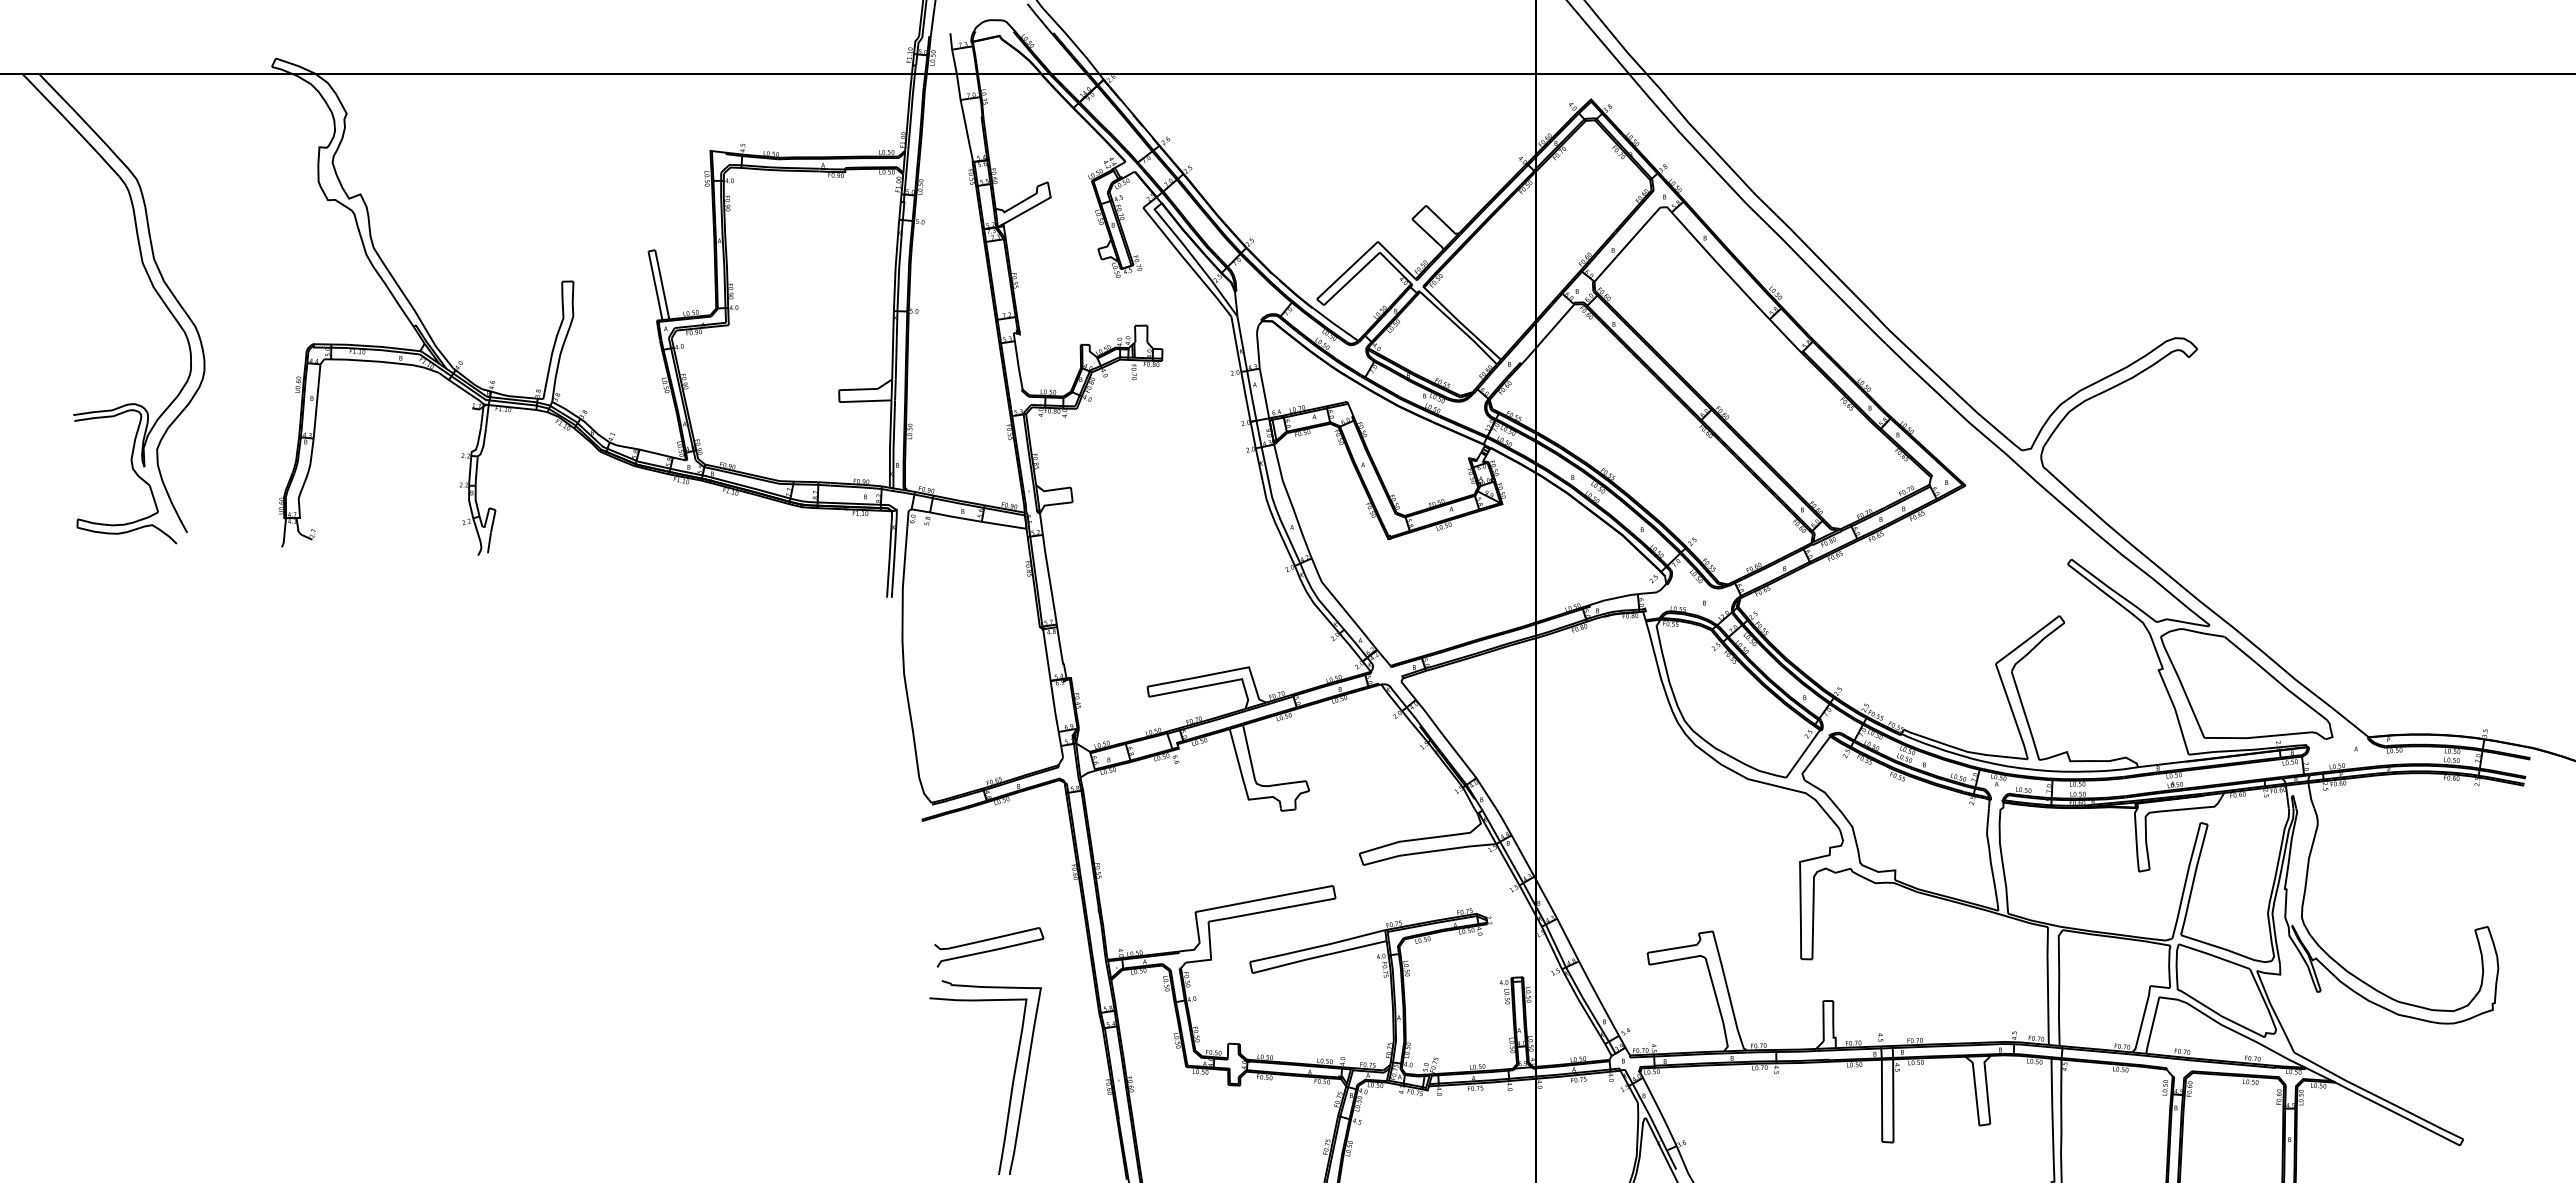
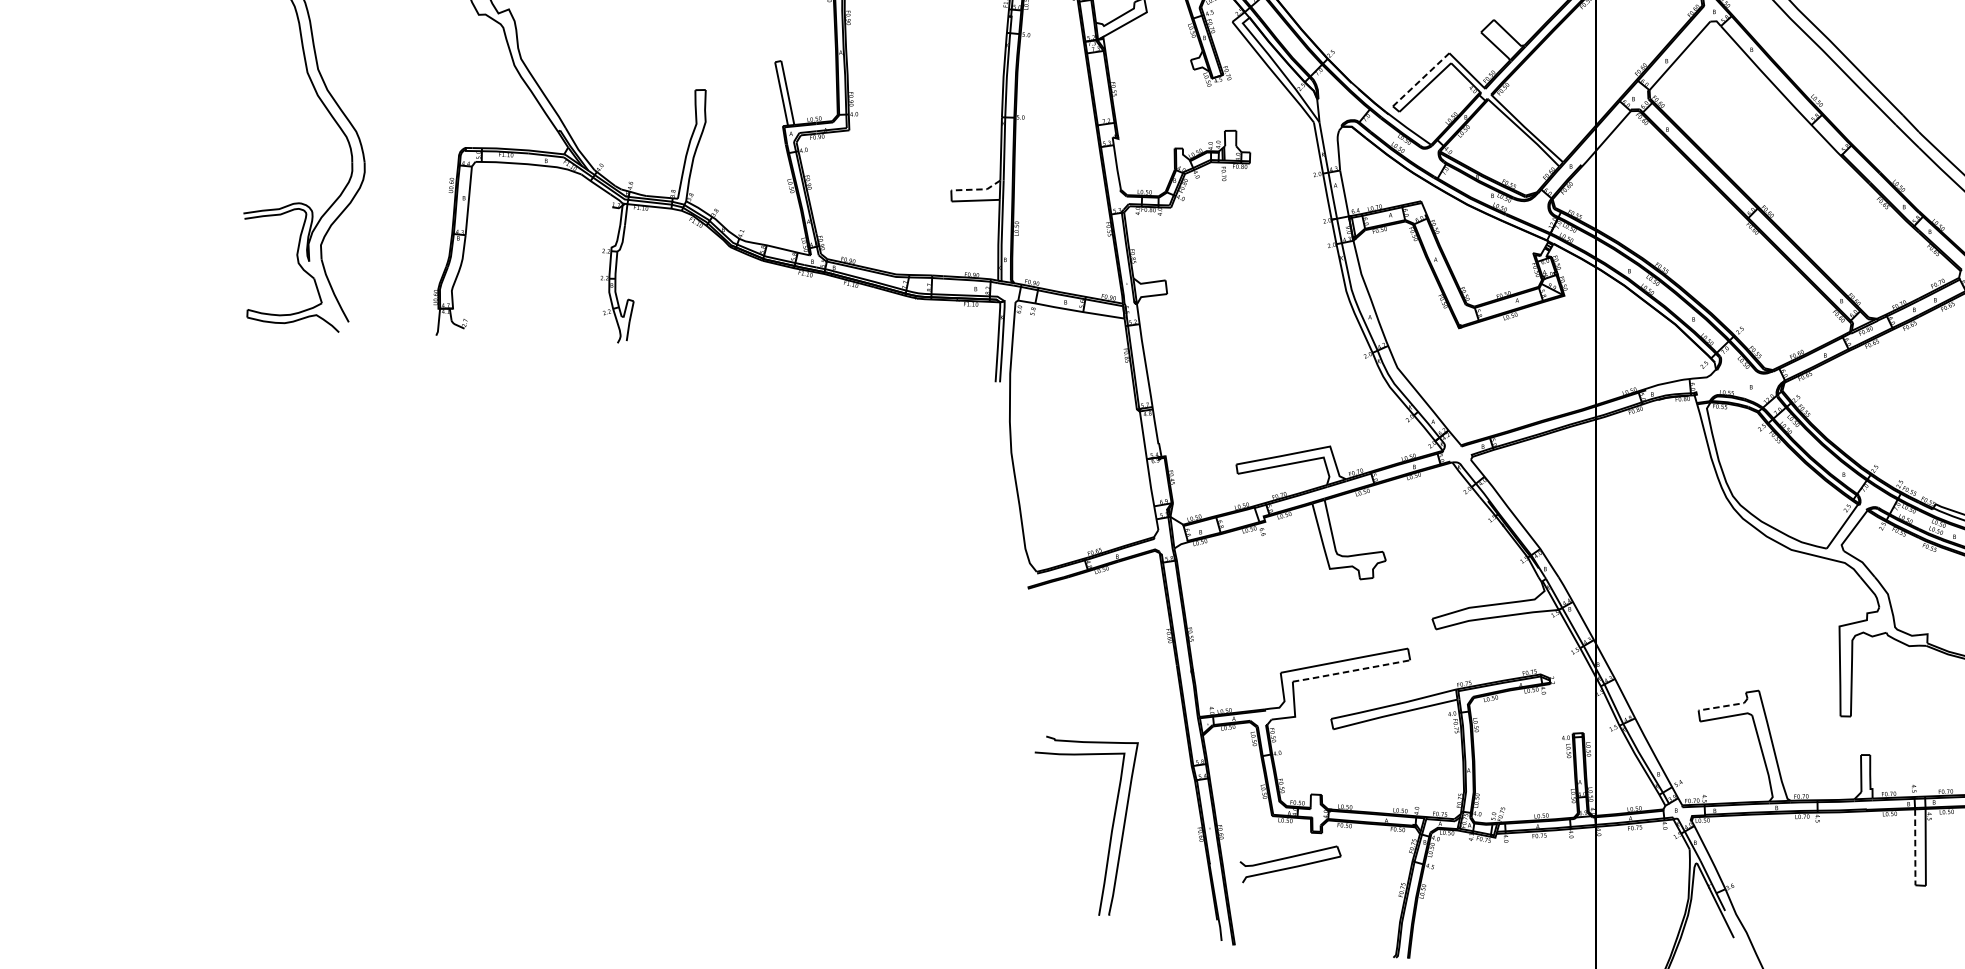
line: (1347, 270) -> (1421, 79), solid -> dashed
line: (867, 389) -> (977, 189), solid -> dashed
line: (1272, 910) -> (1351, 671), solid -> dashed
part: (989, 947) -> (1290, 864), moved
line: (1676, 948) -> (1725, 706), solid -> dashed
line: (1882, 1101) -> (1915, 847), solid -> dashed

